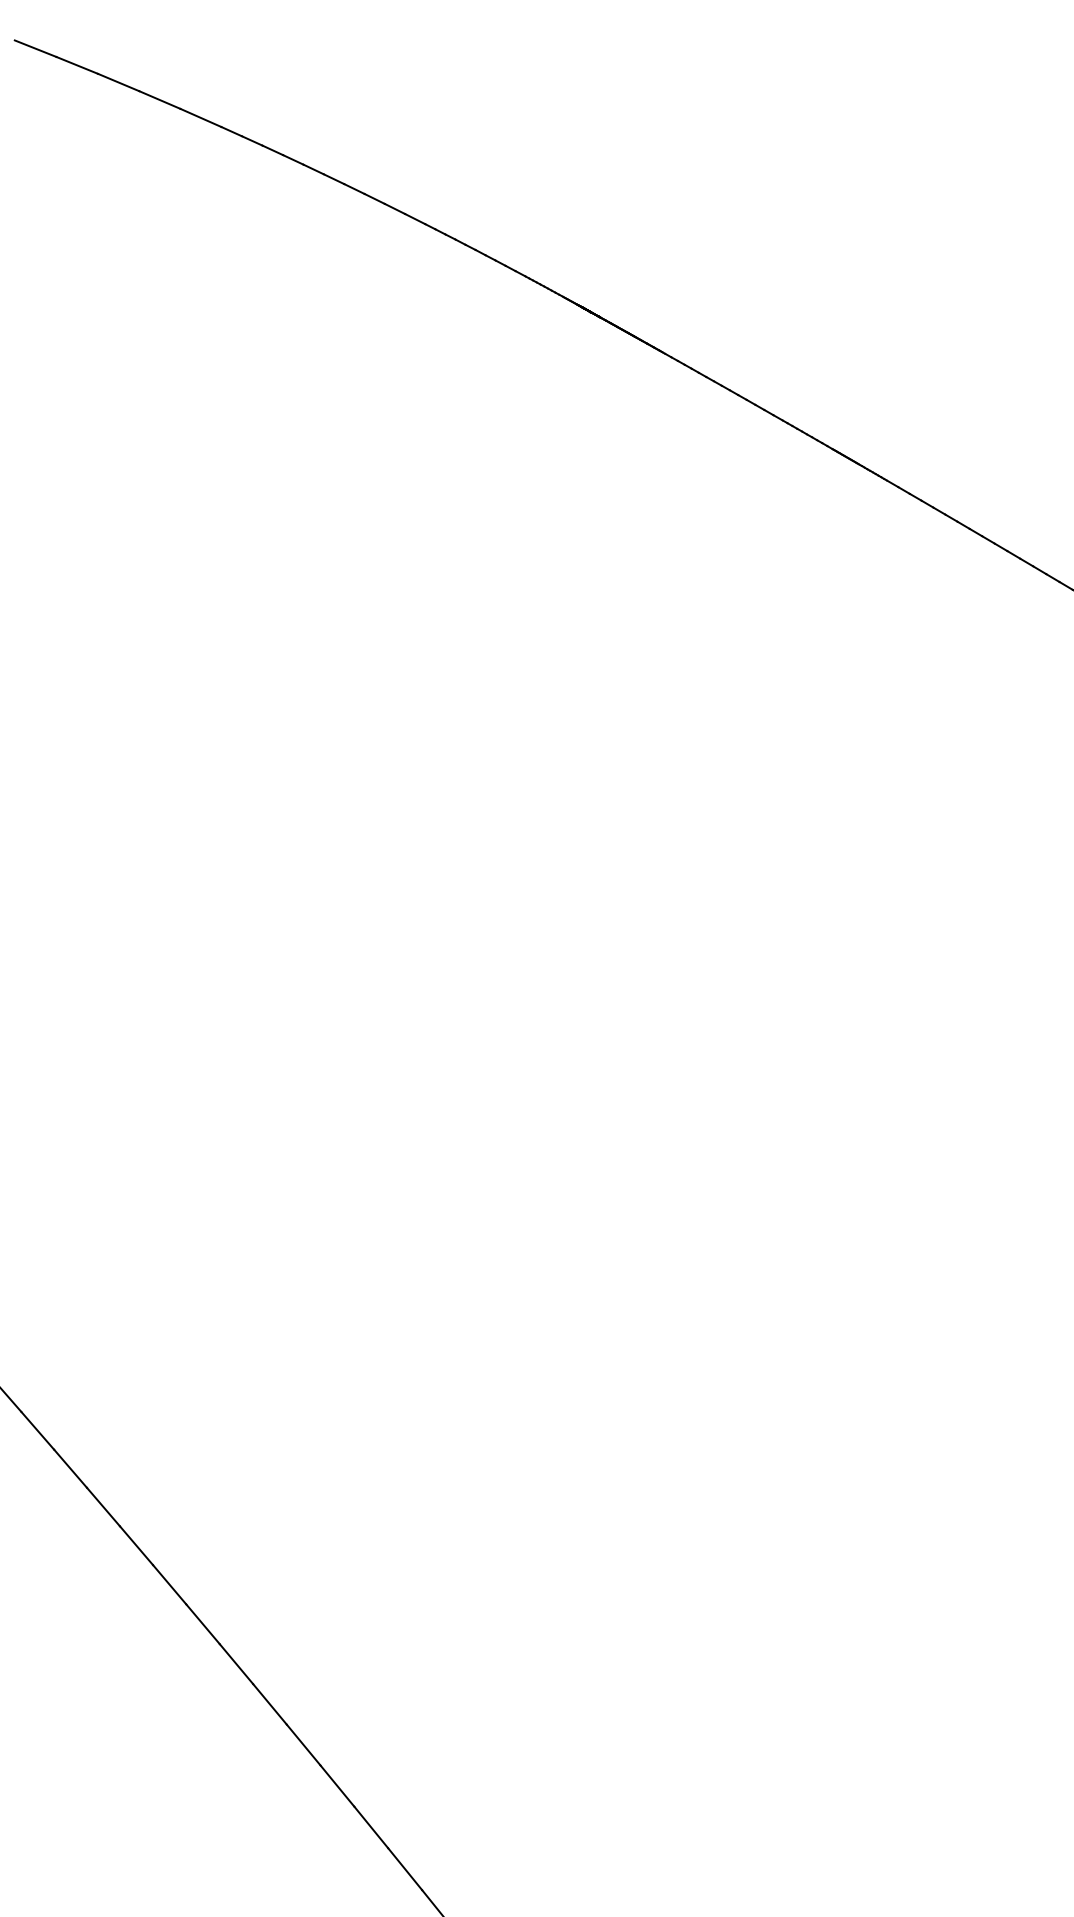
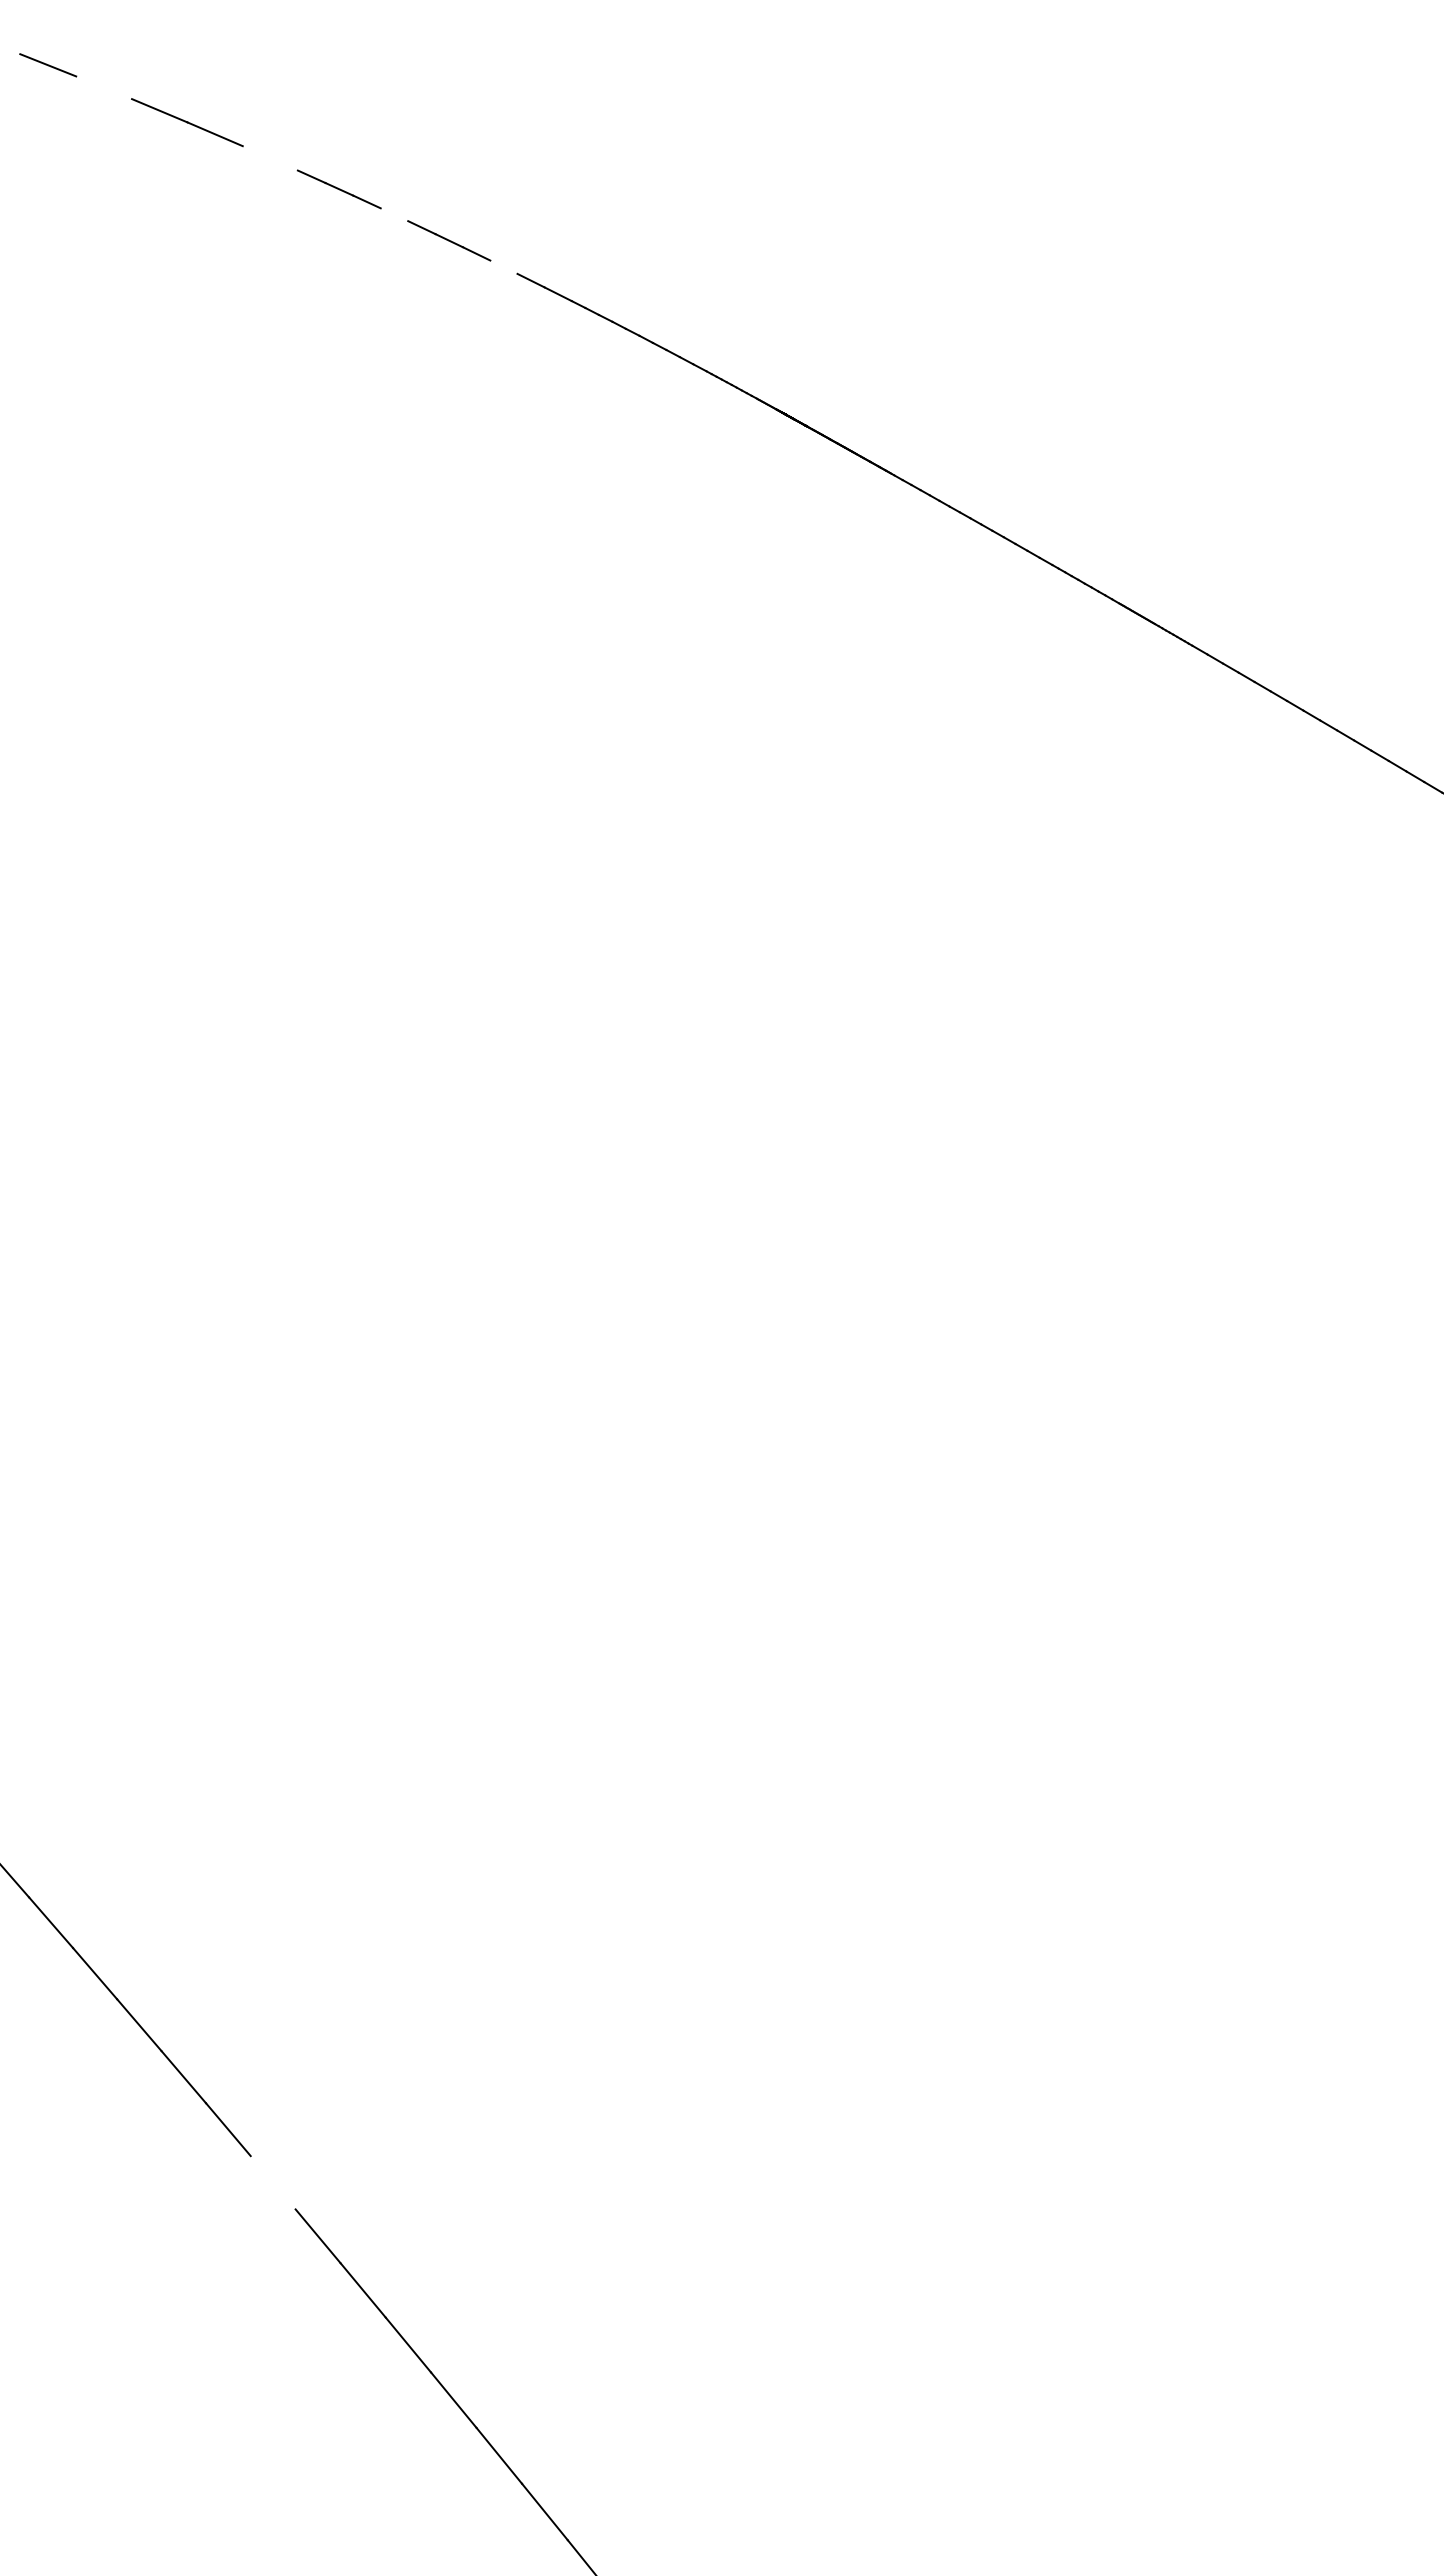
line: (77, 65) -> (104, 87), removed
line: (200, 118) -> (269, 158), removed
line: (293, 159) -> (394, 214), removed
line: (374, 198) -> (503, 266), removed
line: (202, 1624) -> (272, 2182), removed

